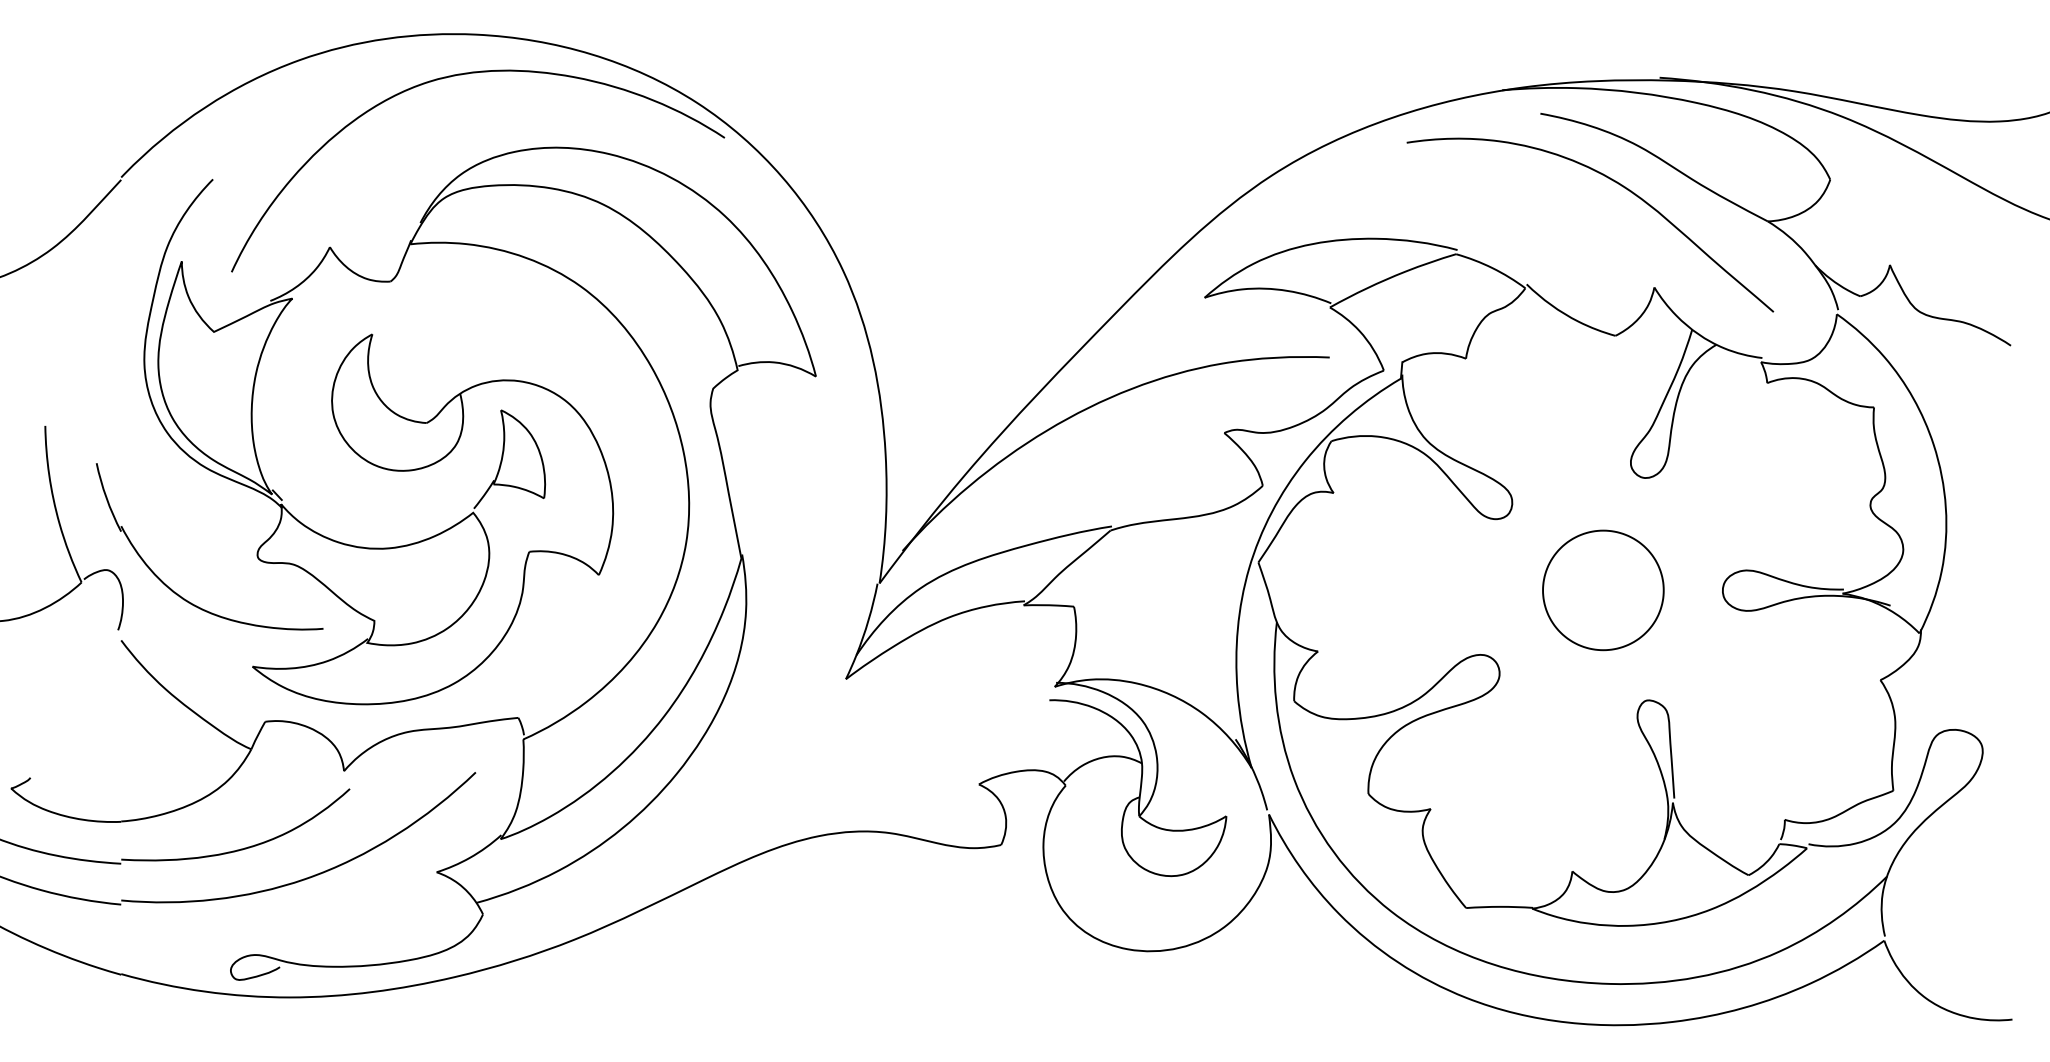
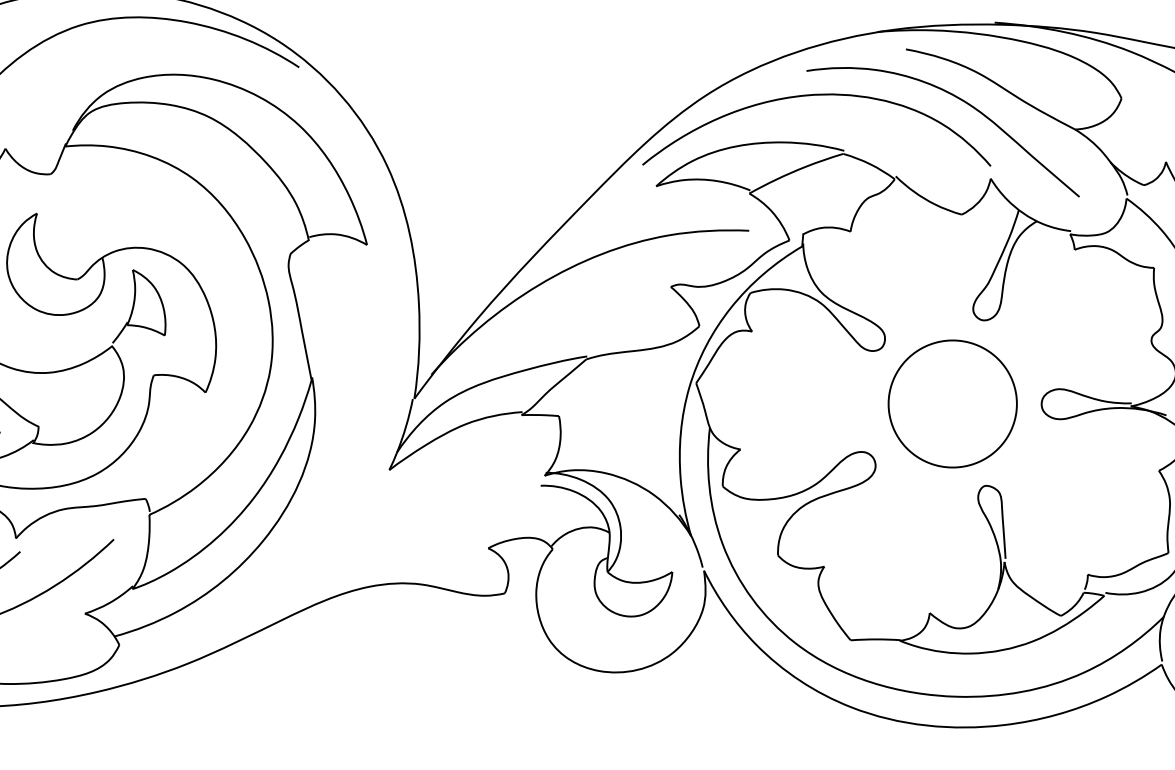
curve: (1411, 176) -> (810, 96), added
part: (1603, 590) -> (952, 404), size x1.43

